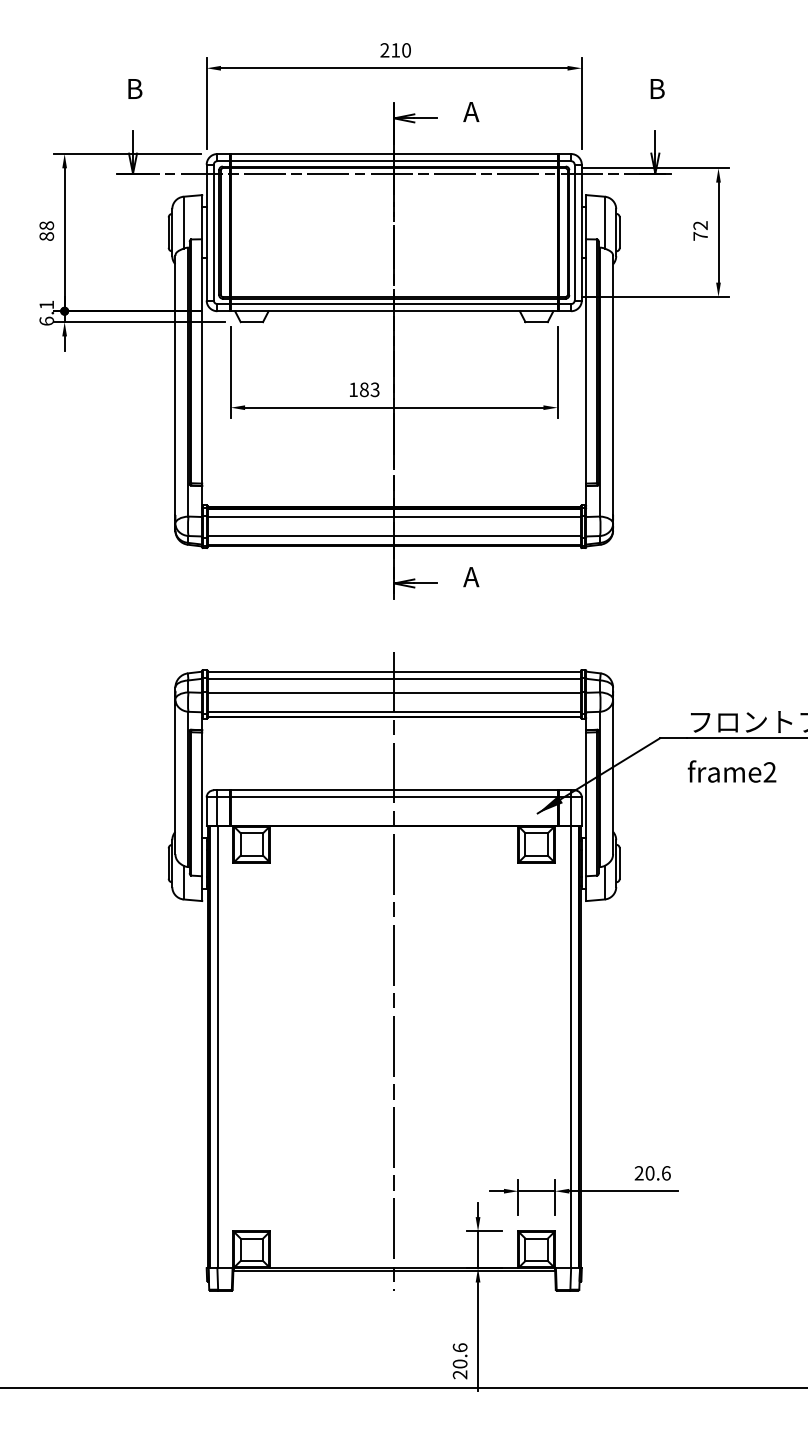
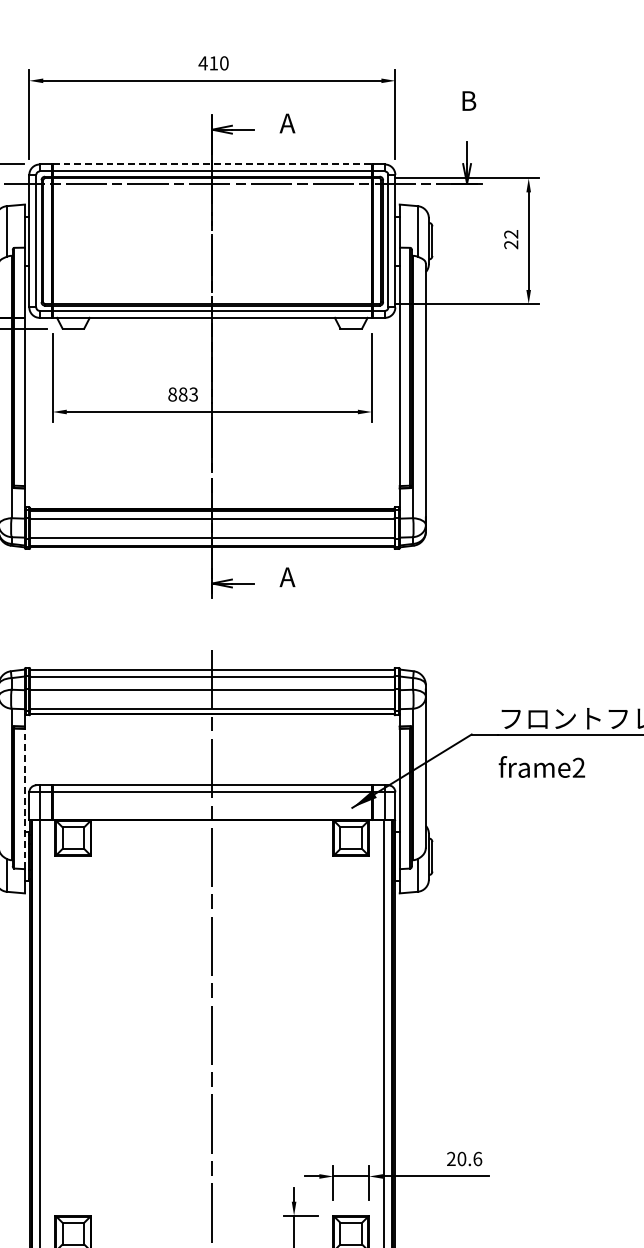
text: (384, 50) -> (202, 63), 210 -> 410
line: (394, 154) -> (212, 164), solid -> dashed
text: (700, 236) -> (511, 244), 72 -> 22
text: (353, 389) -> (172, 394), 183 -> 883
line: (202, 804) -> (25, 799), solid -> dashed

